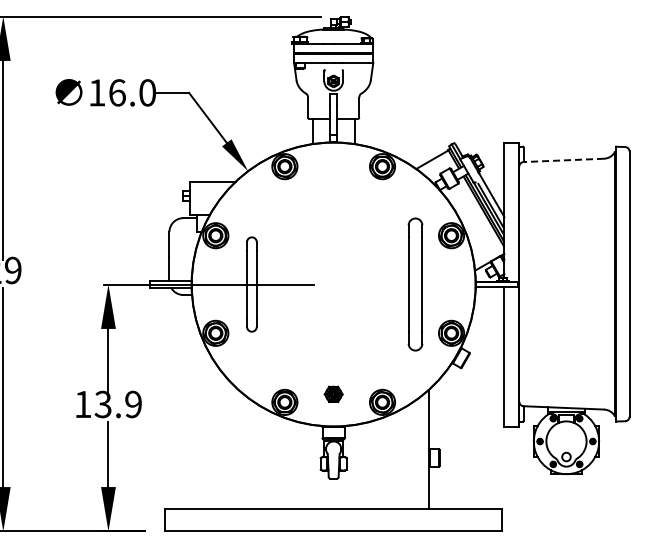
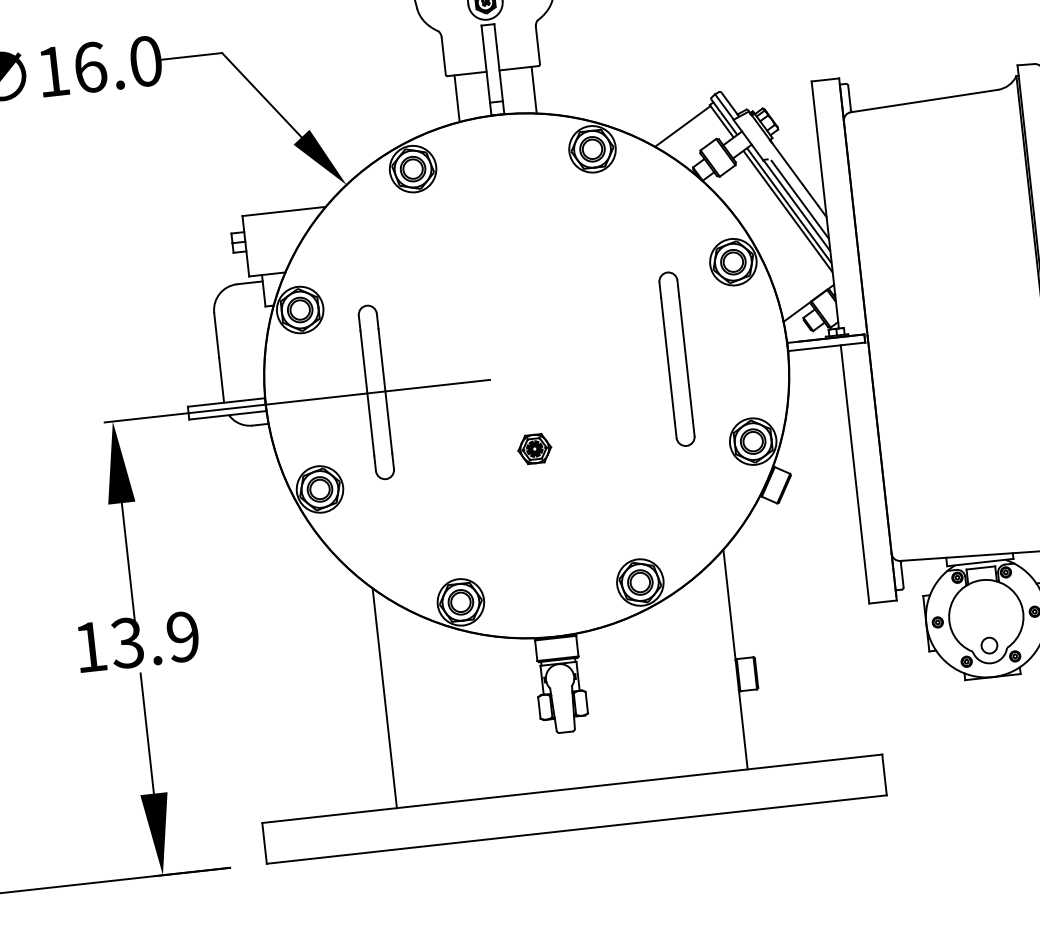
line: (563, 160) -> (923, 101), dashed -> solid
part: (415, 284) -> (677, 359), size x0.71
part: (333, 394) -> (534, 449), moved
line: (238, 449) -> (385, 698), added

